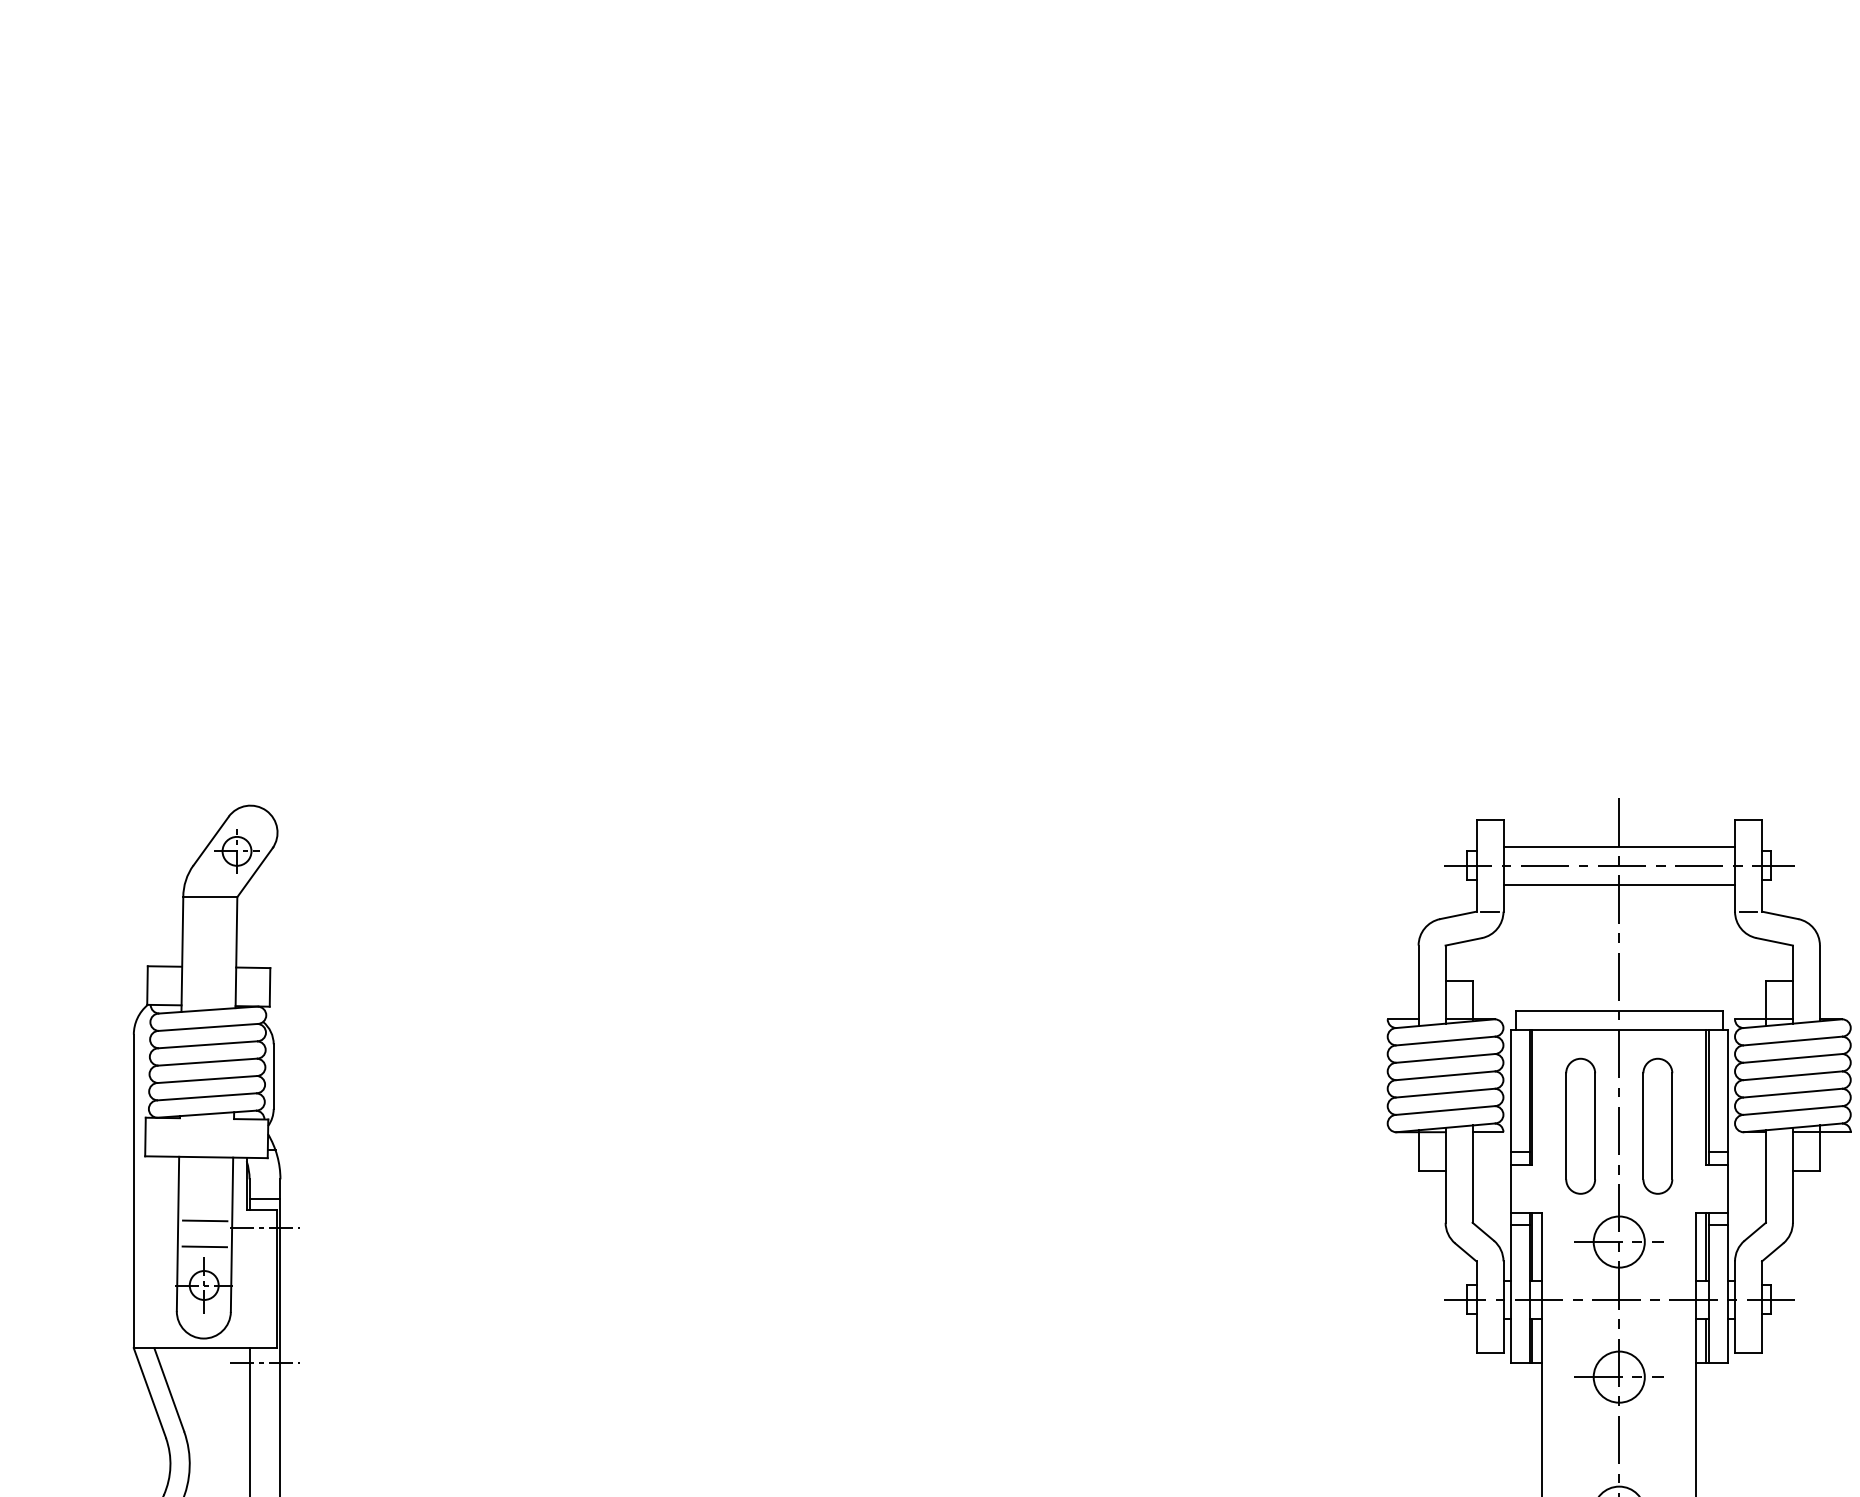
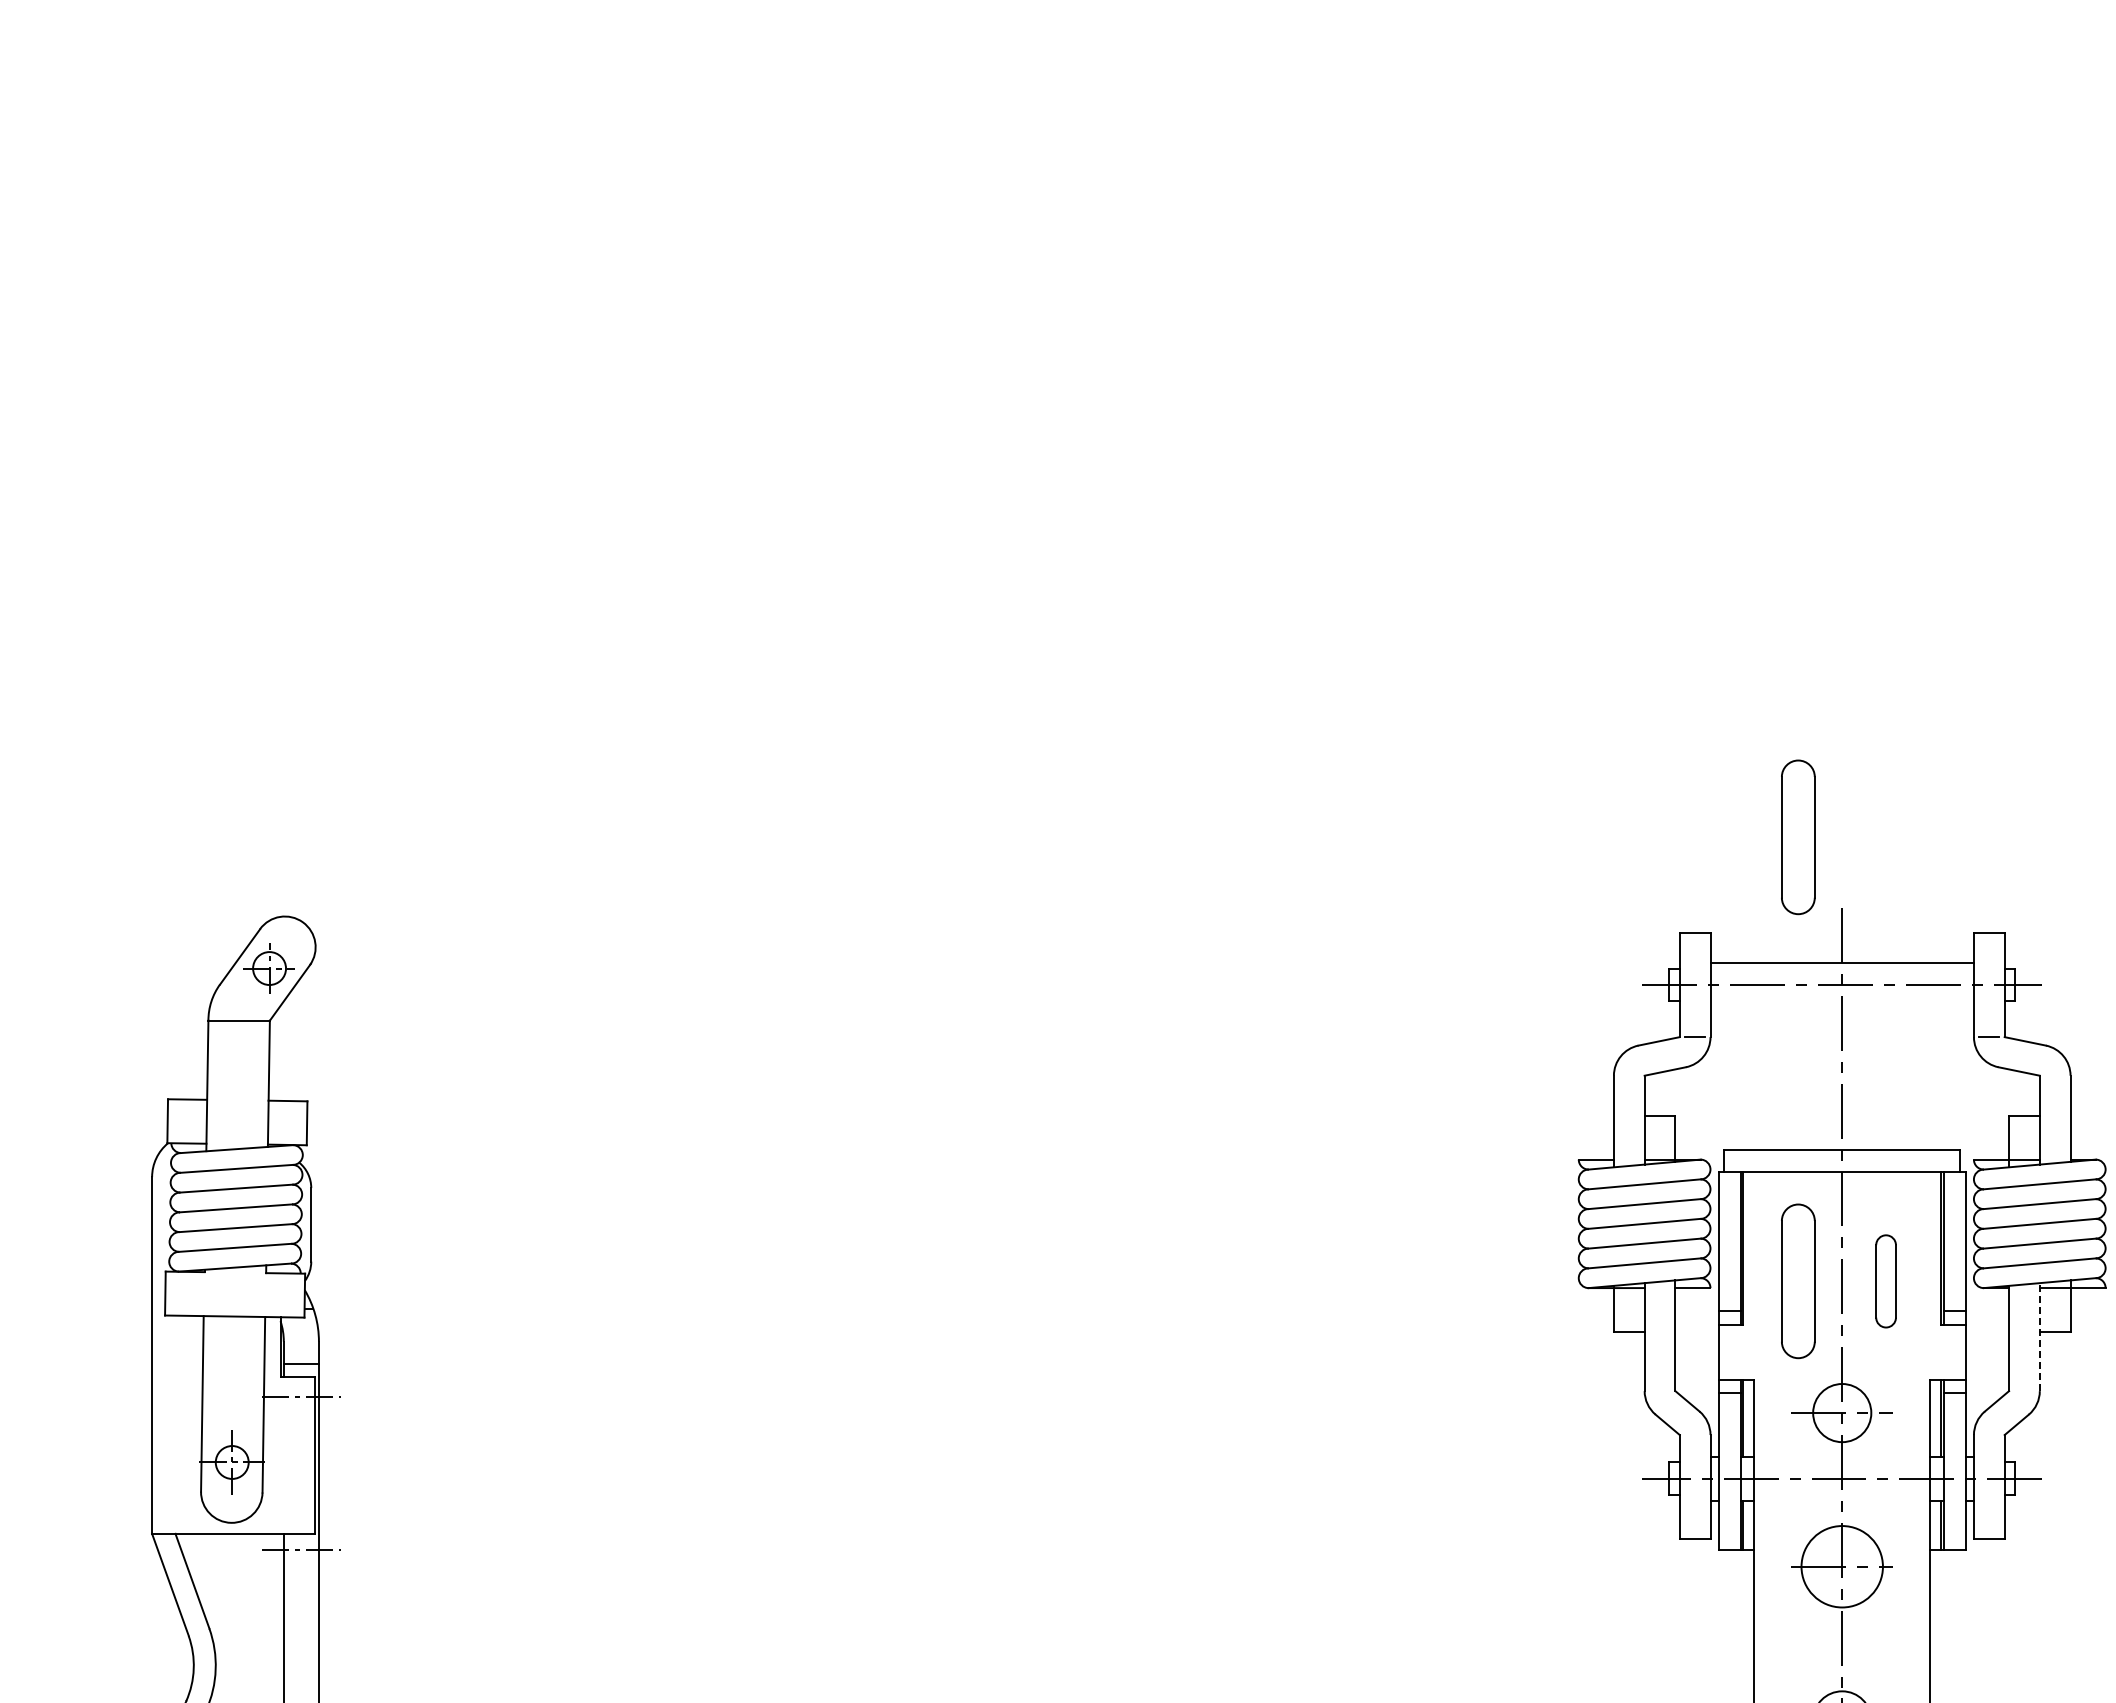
part: (1580, 736) -> (1798, 837), added
line: (1618, 884) -> (1841, 1006), removed
part: (1657, 1126) -> (1885, 1281), size x0.6
line: (1792, 1174) -> (2039, 1336), solid -> dashed
line: (205, 1220) -> (233, 1388), removed
line: (204, 1246) -> (232, 1418), removed
circle: (1619, 1376) -> (1842, 1566), size x1.4

